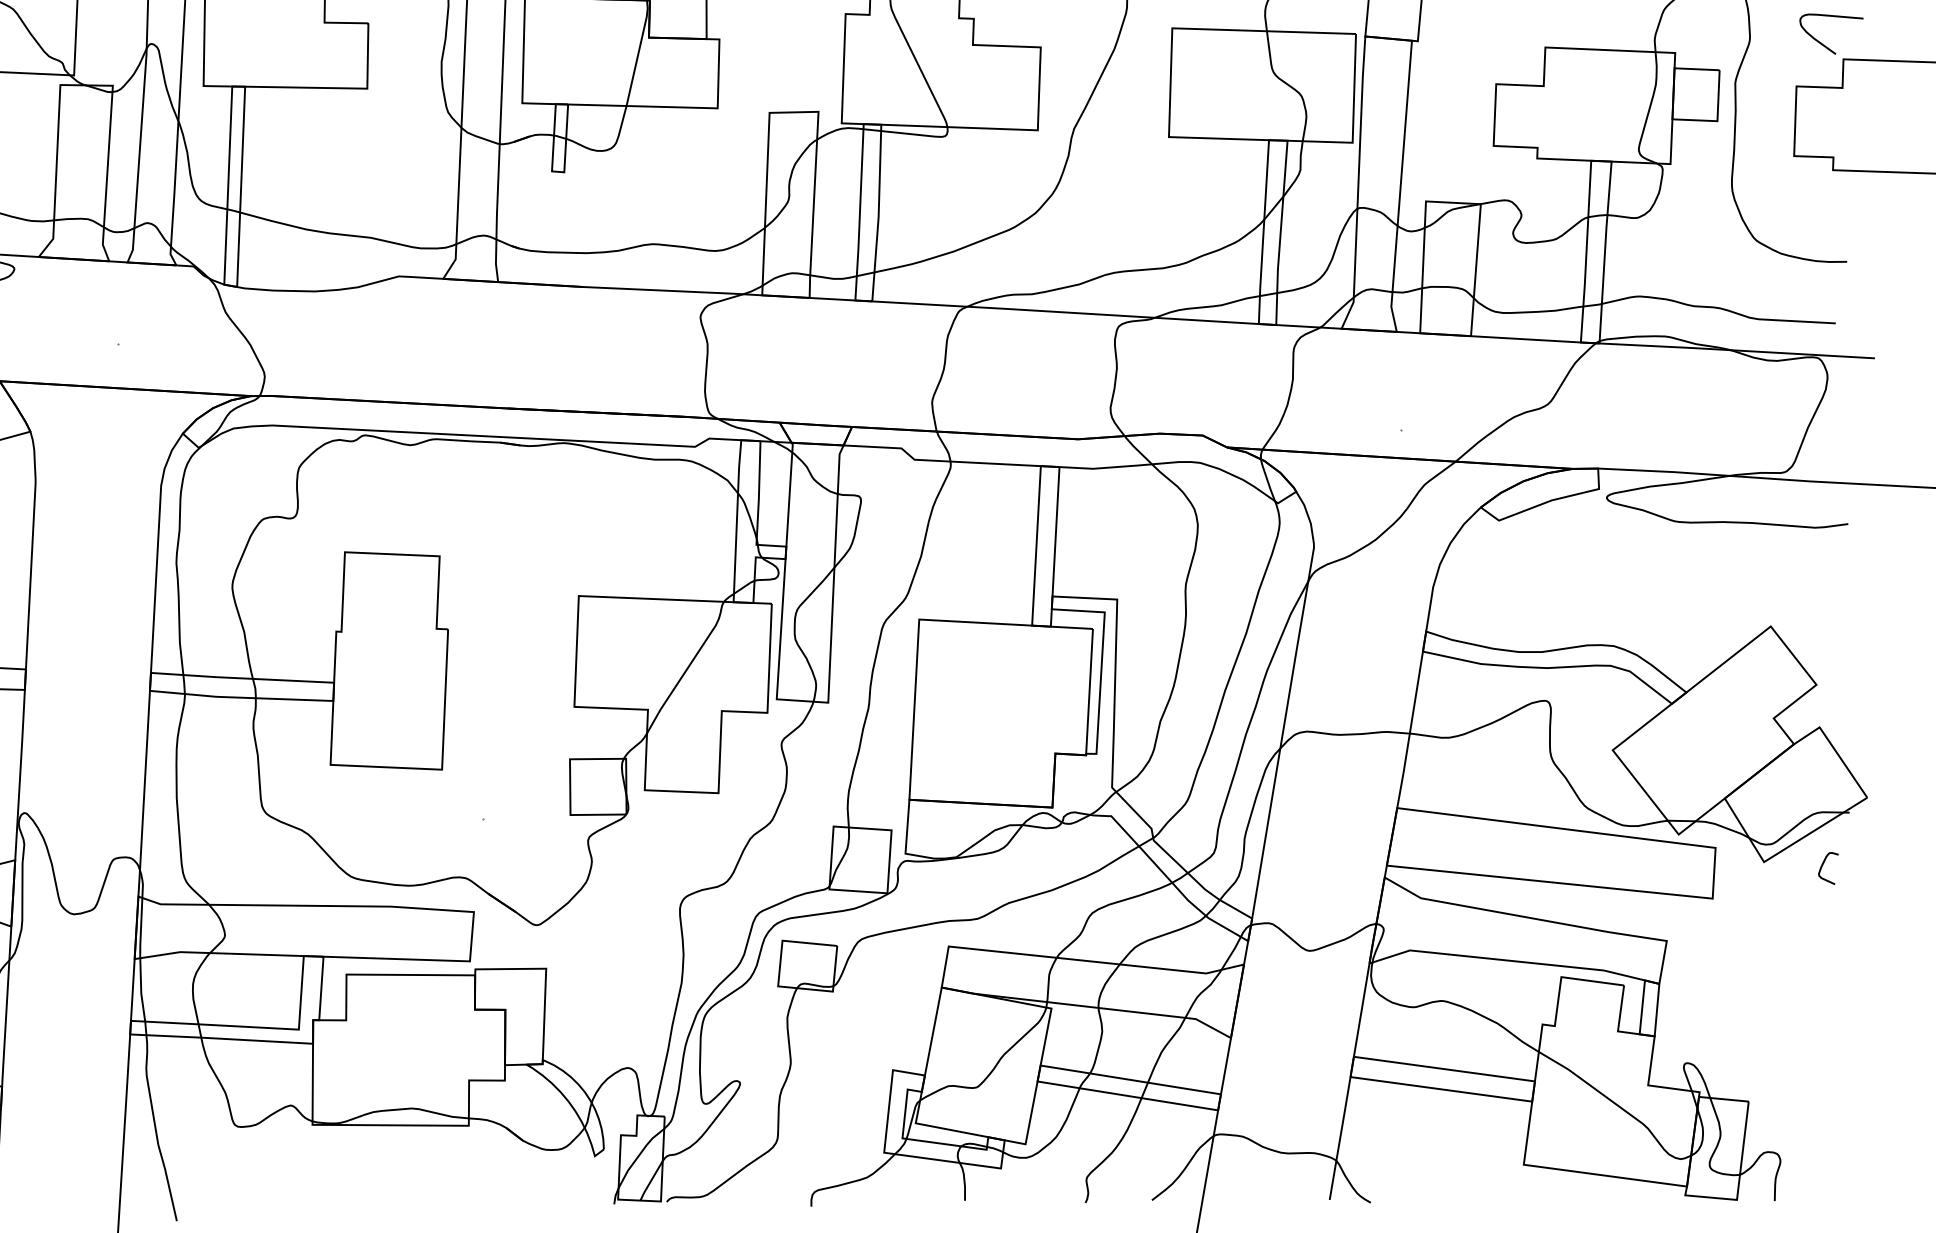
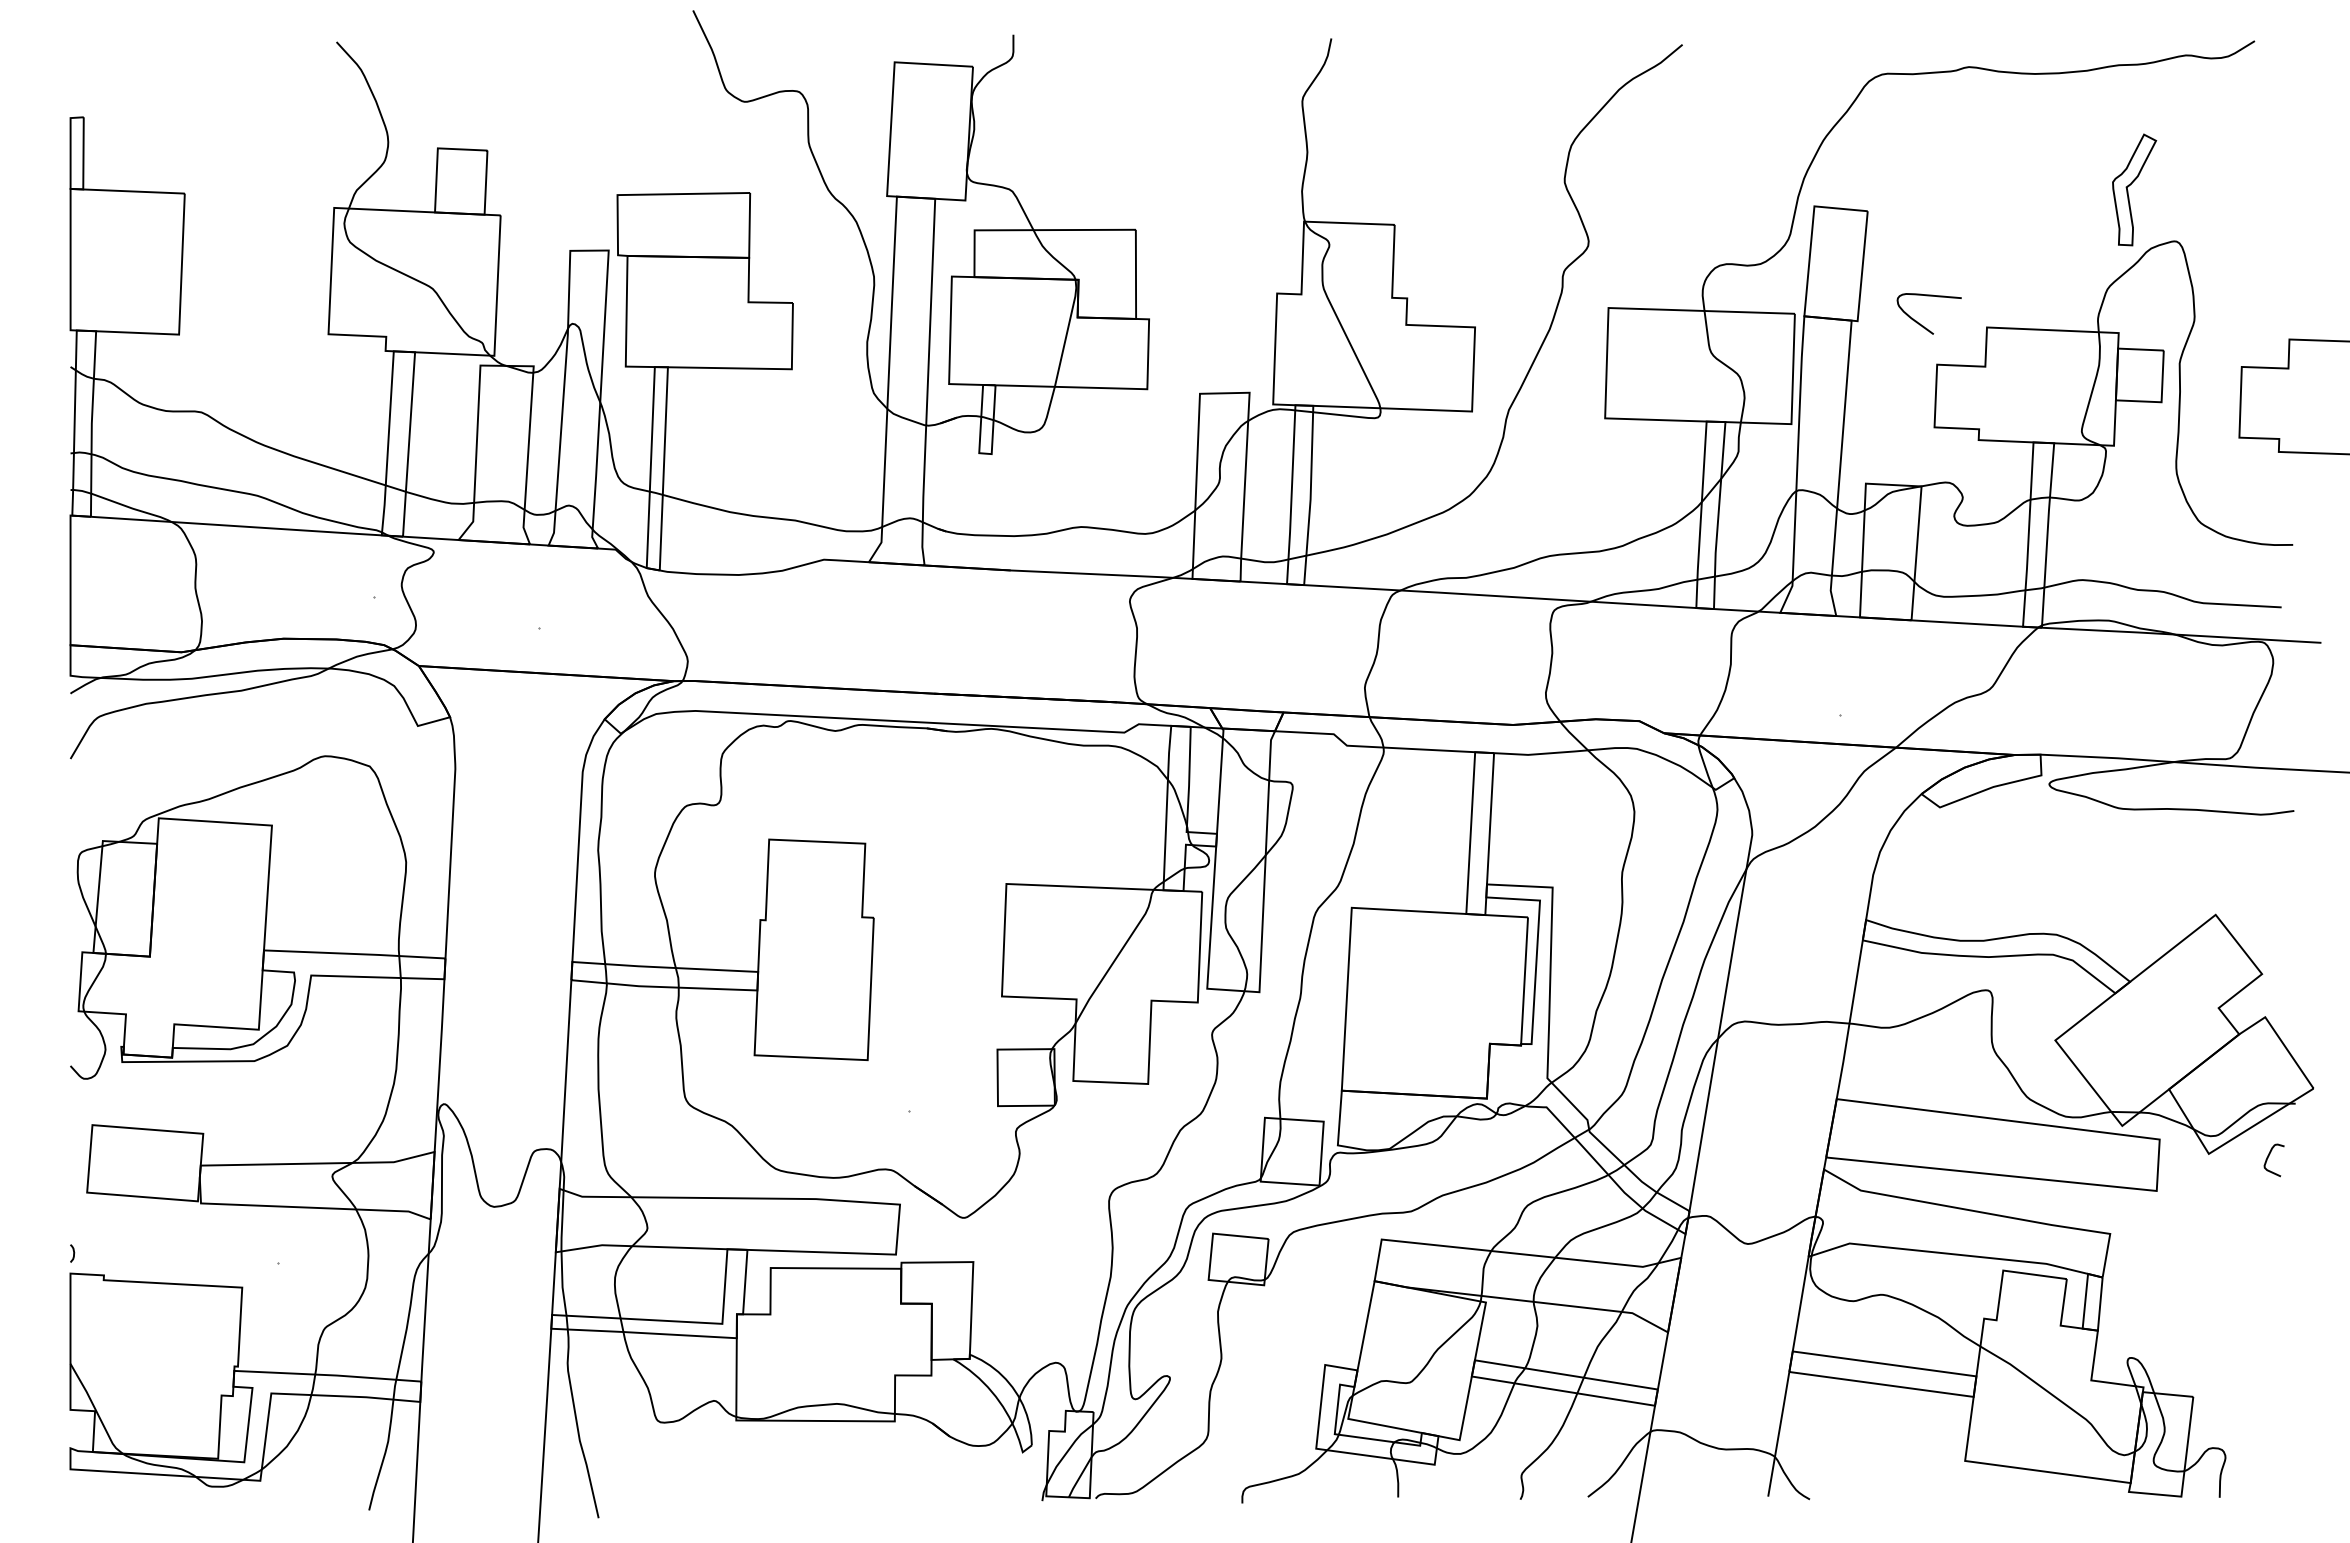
curve: (1821, 42) -> (1919, 322), moved

